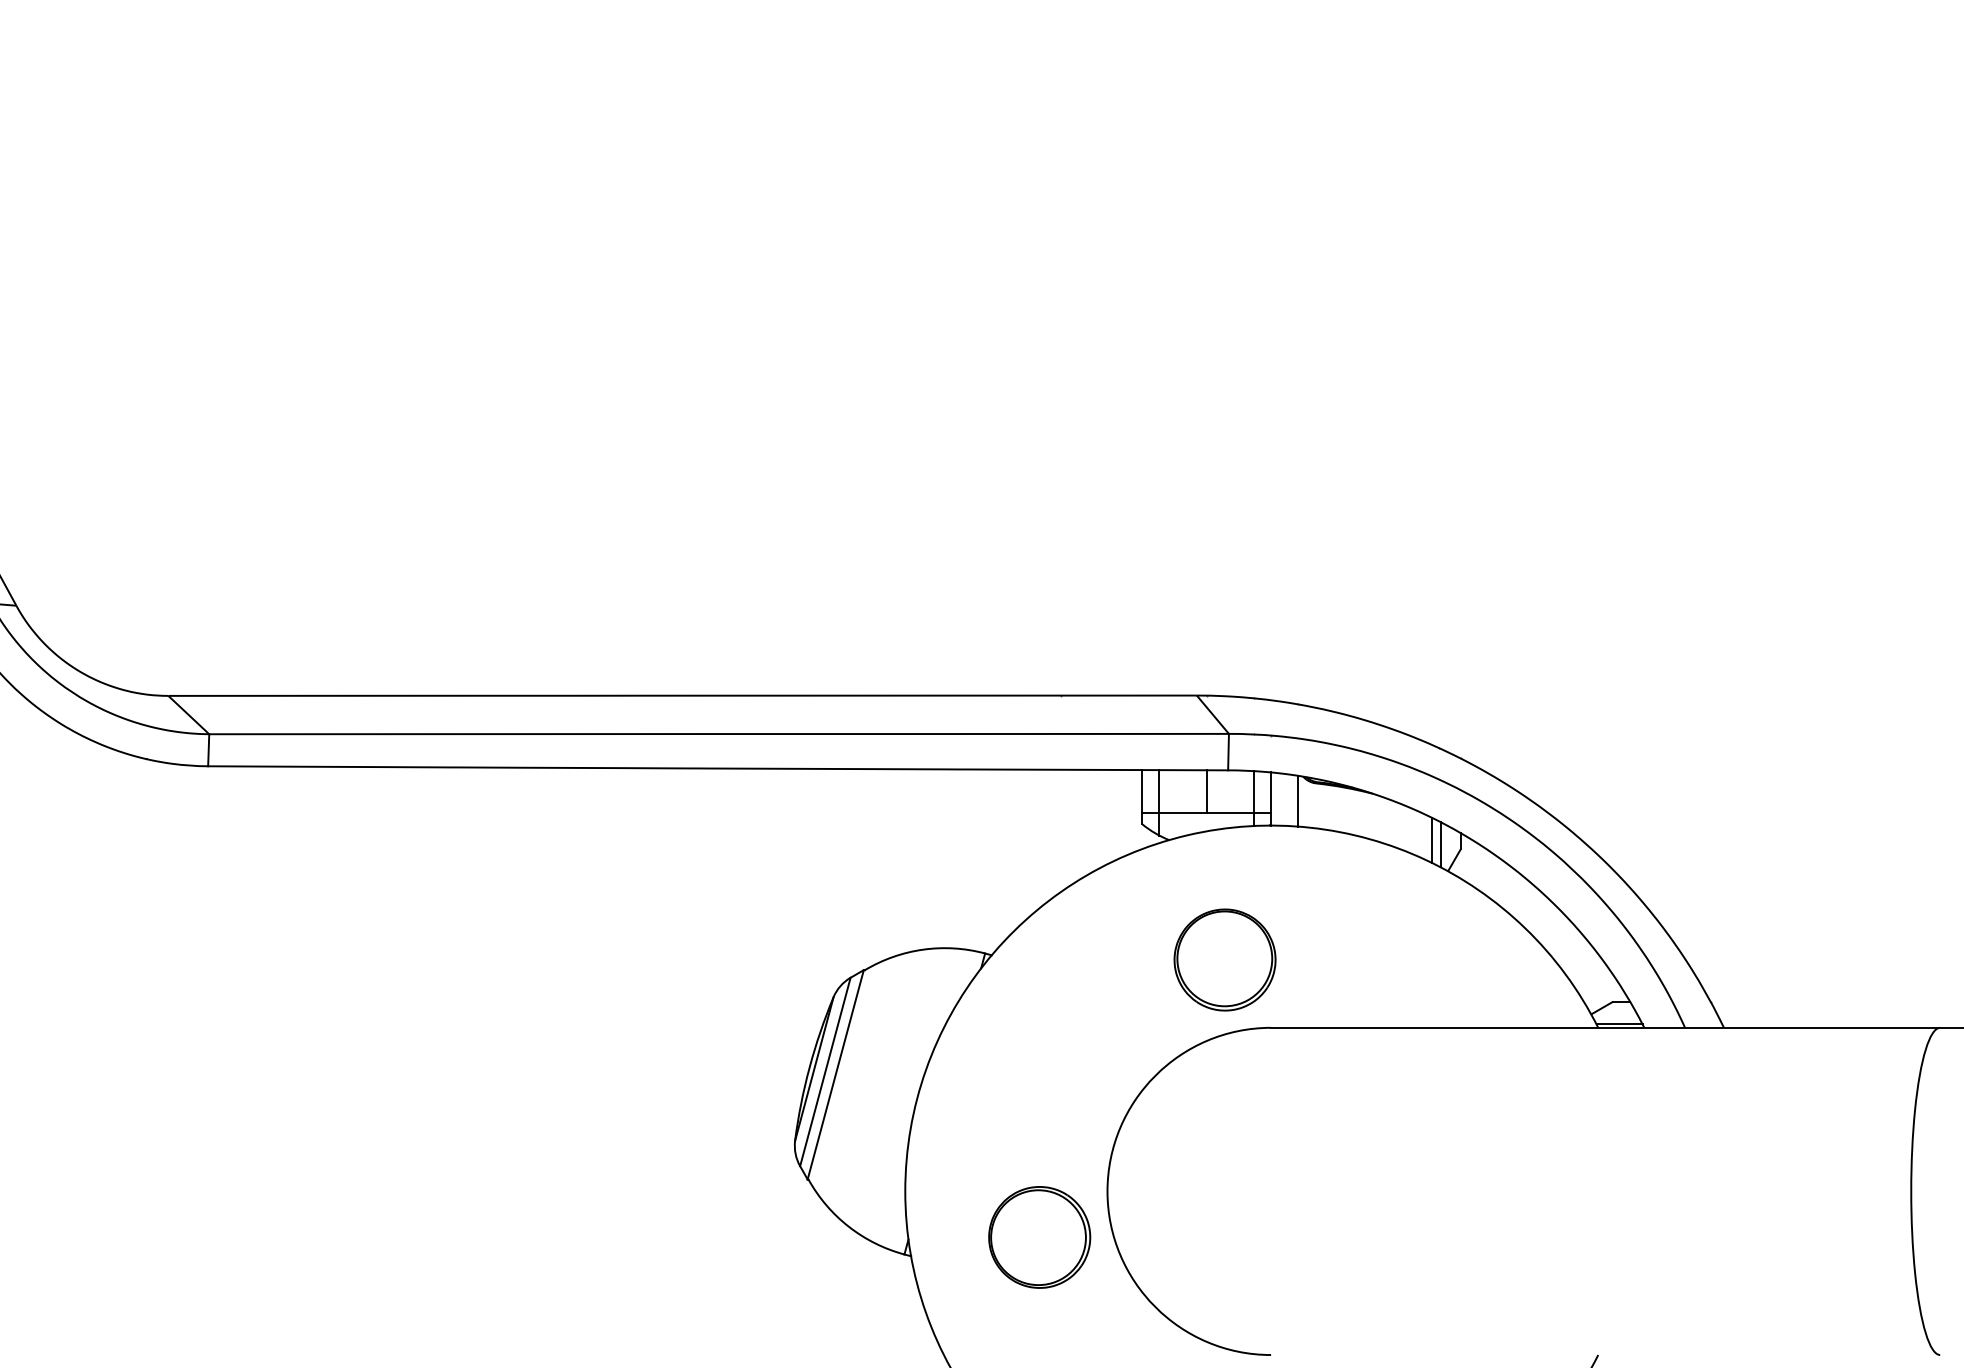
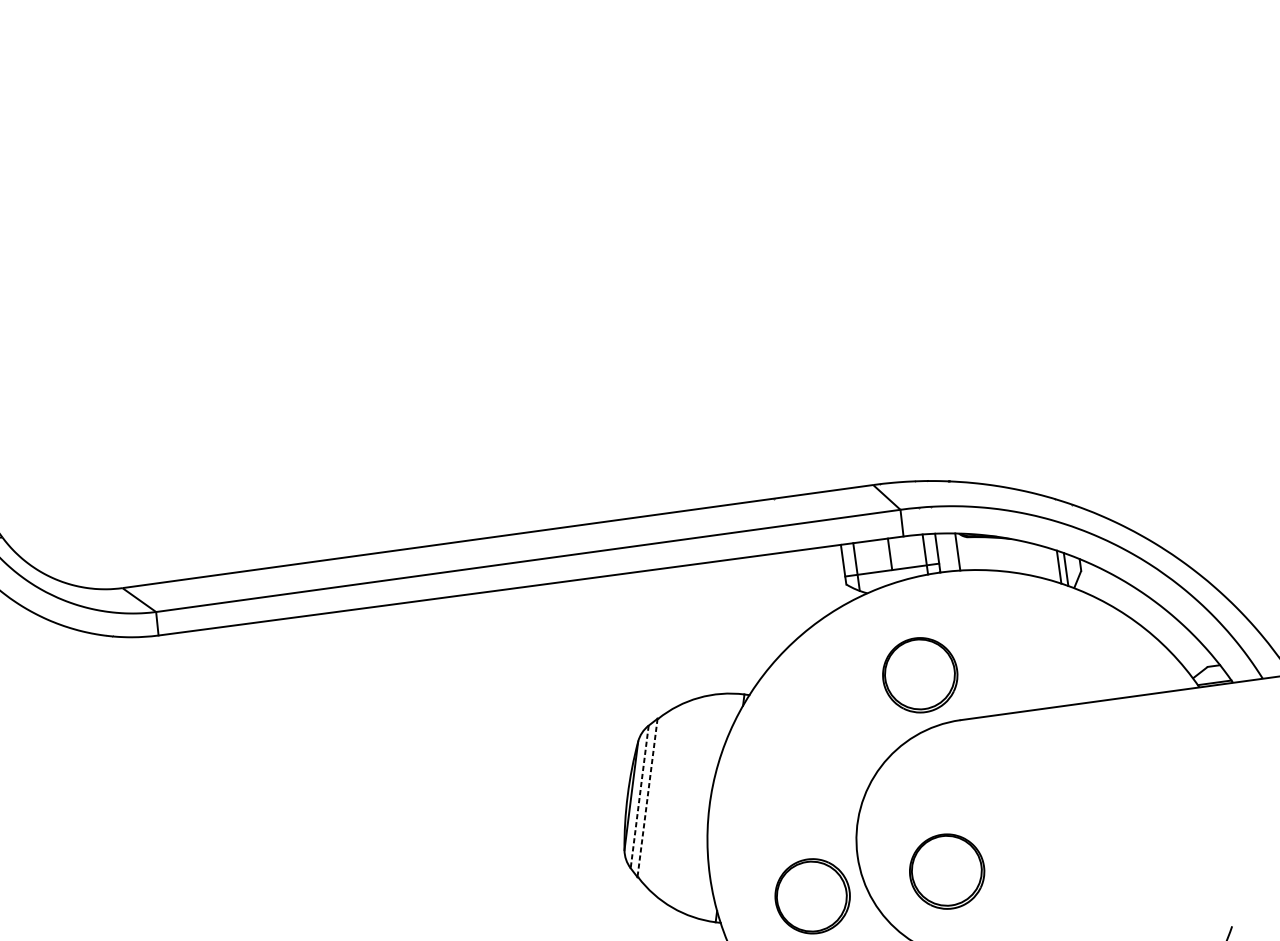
line: (825, 1072) -> (639, 797), solid -> dashed
line: (835, 1075) -> (647, 798), solid -> dashed
part: (1224, 1228) -> (946, 871), added

